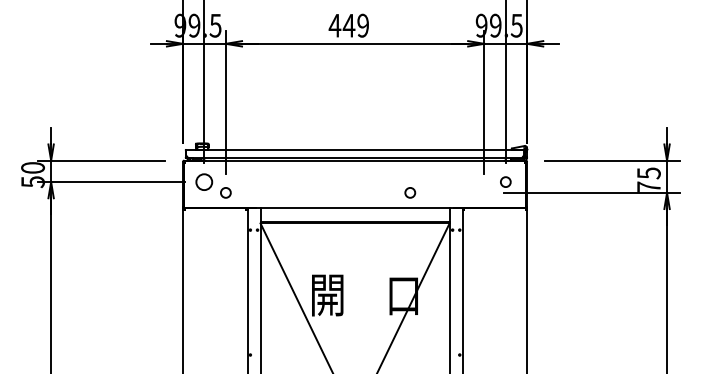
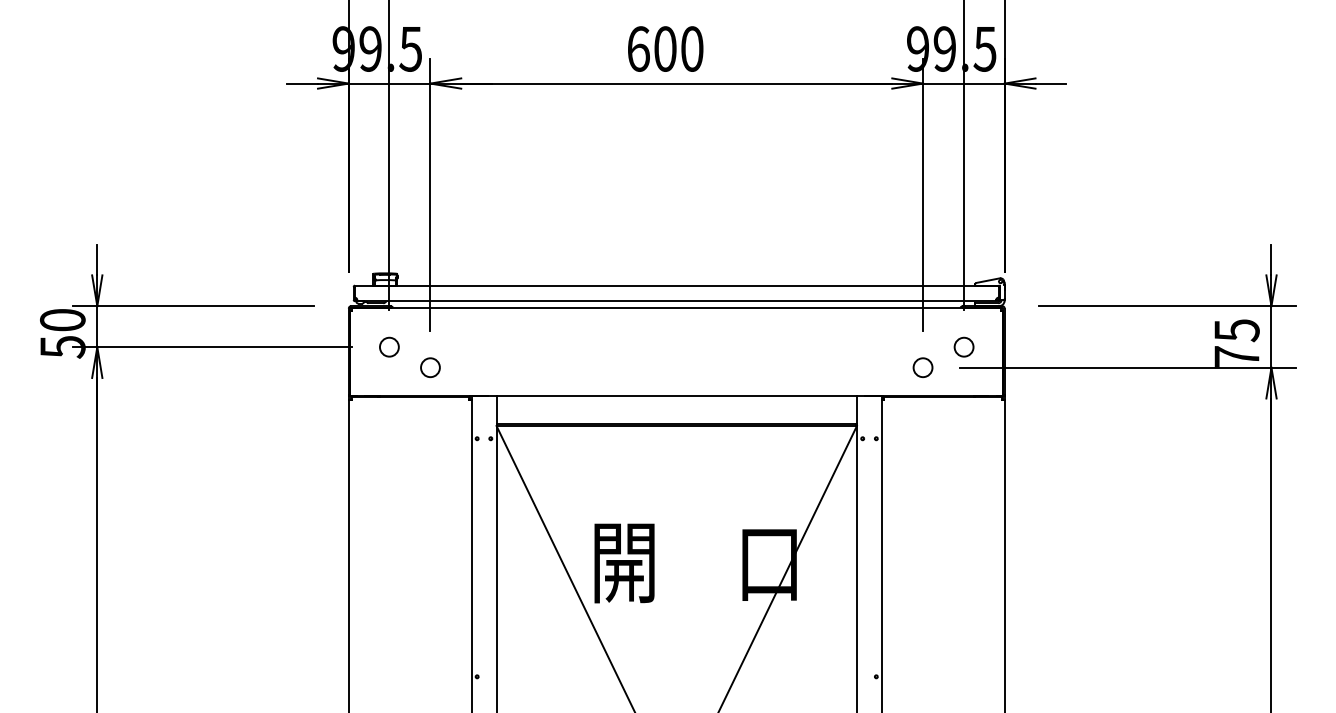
text: (348, 25) -> (664, 48), 449 -> 600
circle: (204, 181) -> (389, 346), size x0.62
circle: (410, 192) -> (923, 366), moved

